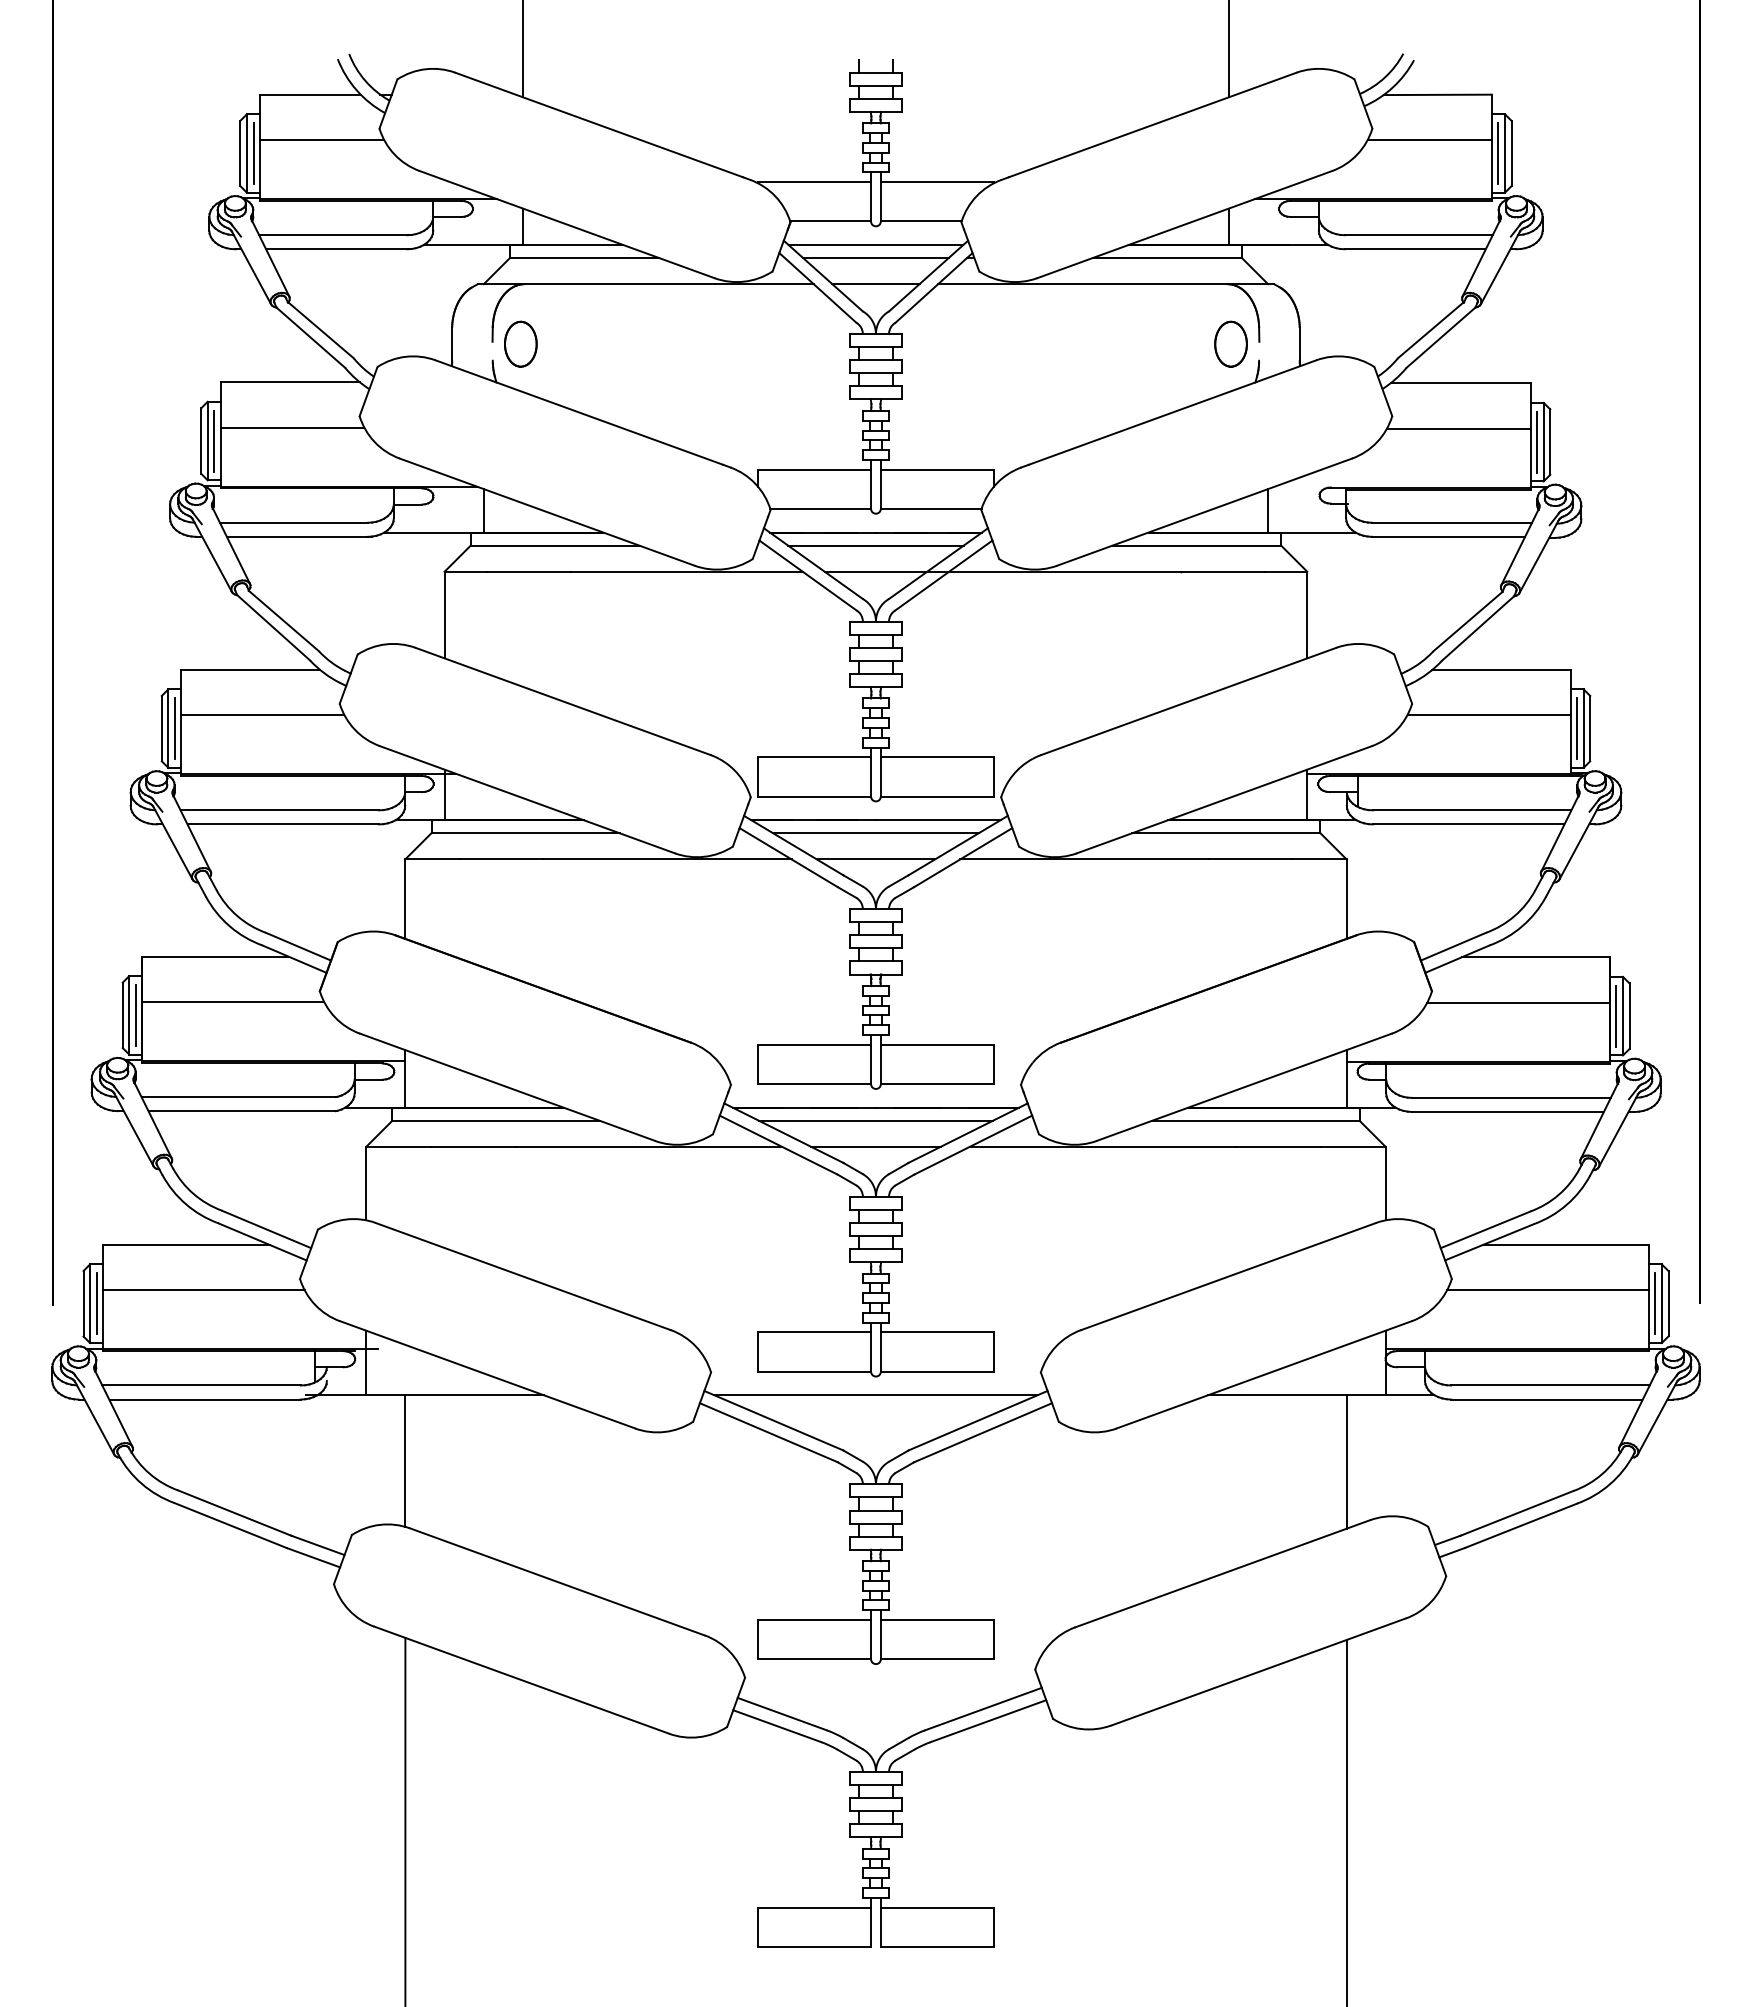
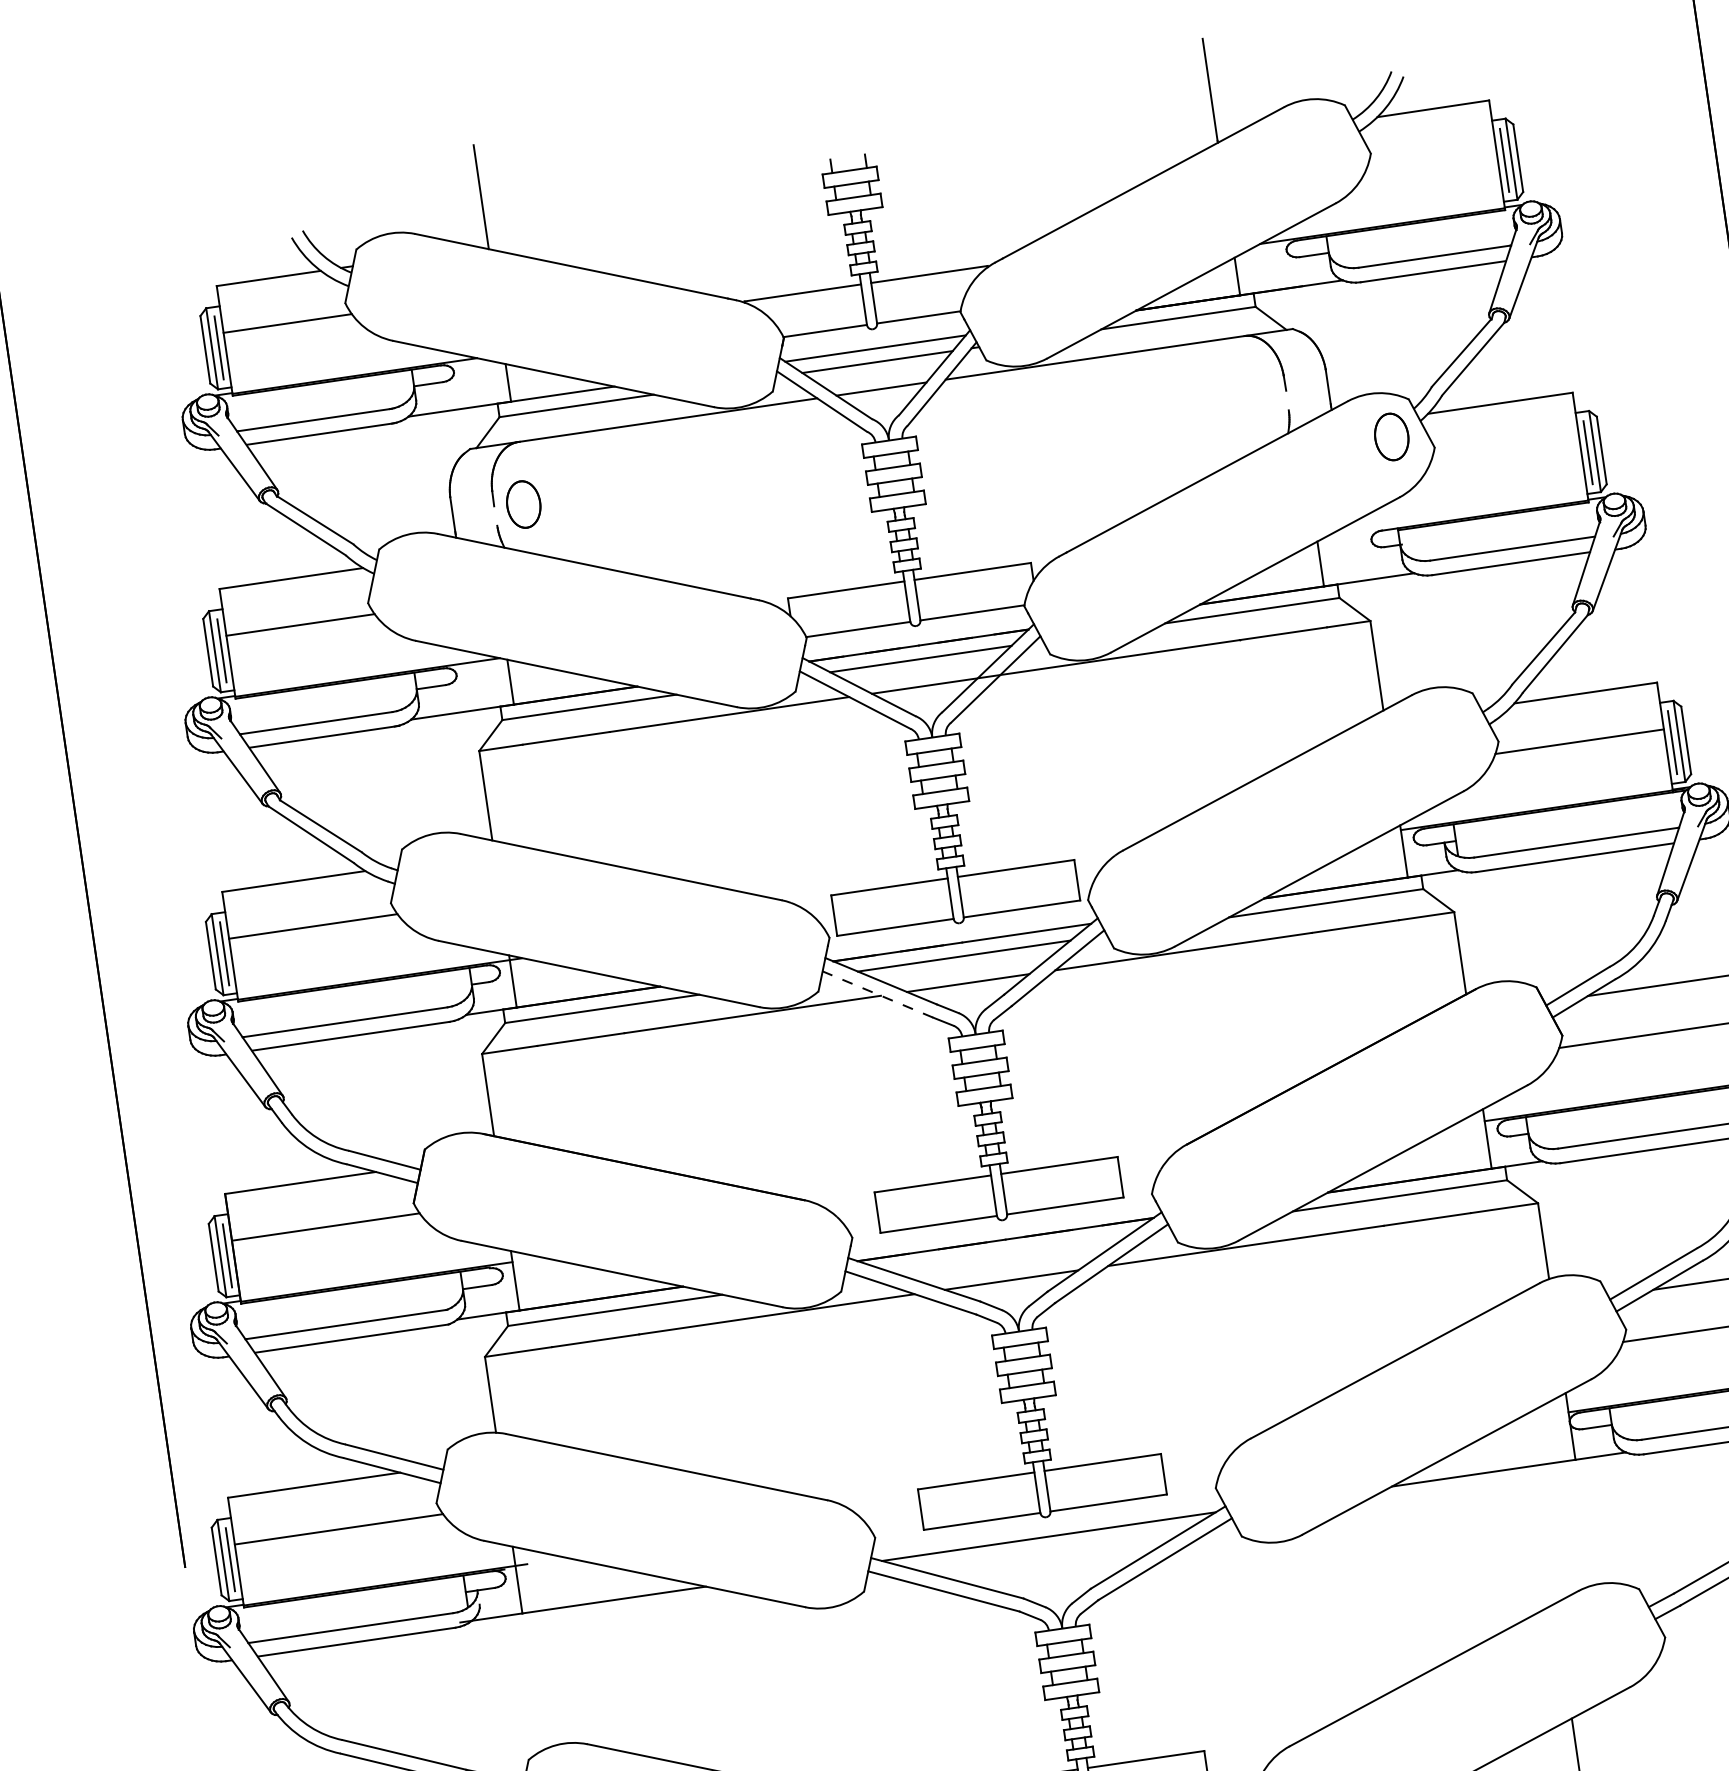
line: (1429, 139) -> (1431, 156), removed
part: (1230, 343) -> (1391, 436), moved
line: (1458, 428) -> (1504, 450), removed
line: (788, 857) -> (877, 994), solid -> dashed
line: (875, 1120) -> (1007, 1252), removed
line: (405, 1460) -> (572, 1674), removed
line: (1346, 1461) -> (1544, 1534), removed

